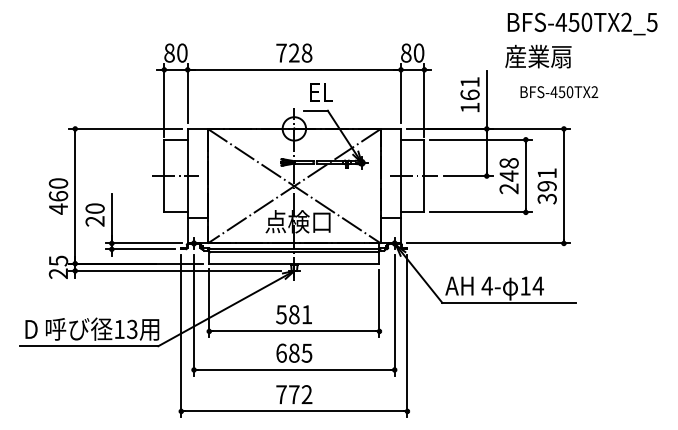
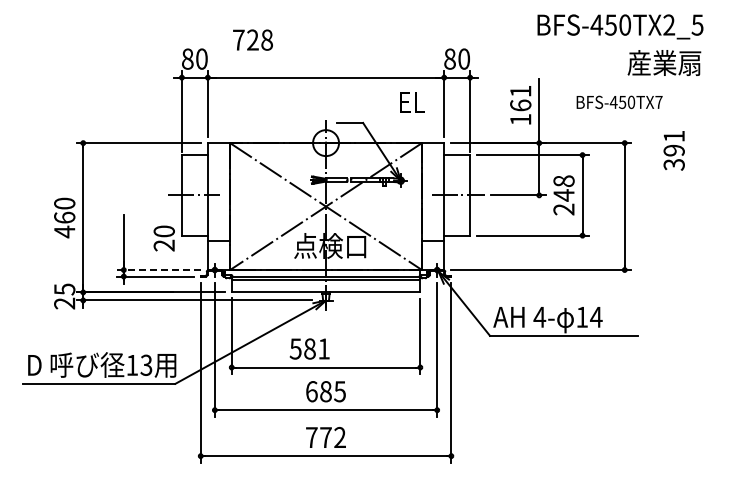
text: (582, 23) -> (620, 26), moved
text: (293, 52) -> (252, 39), moved
text: (538, 56) -> (664, 62), moved
text: (594, 91) -> (658, 101), BFS-450TX2 -> BFS-450TX7
text: (321, 92) -> (412, 102), moved
text: (546, 186) -> (673, 150), moved
text: (94, 215) -> (163, 238), moved
line: (143, 243) -> (158, 270), solid -> dashed
text: (293, 314) -> (309, 348), moved

